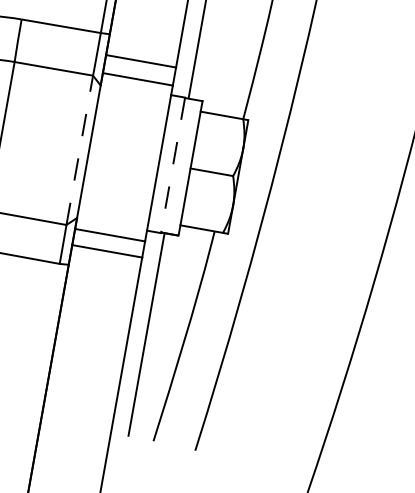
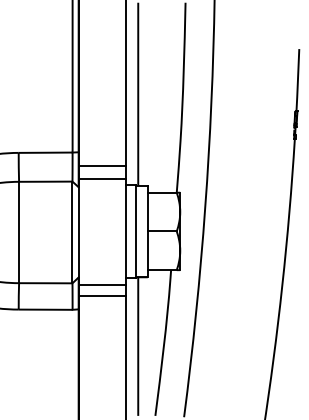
line: (79, 150) -> (72, 232), dashed -> solid
line: (172, 165) -> (135, 231), dashed -> solid

